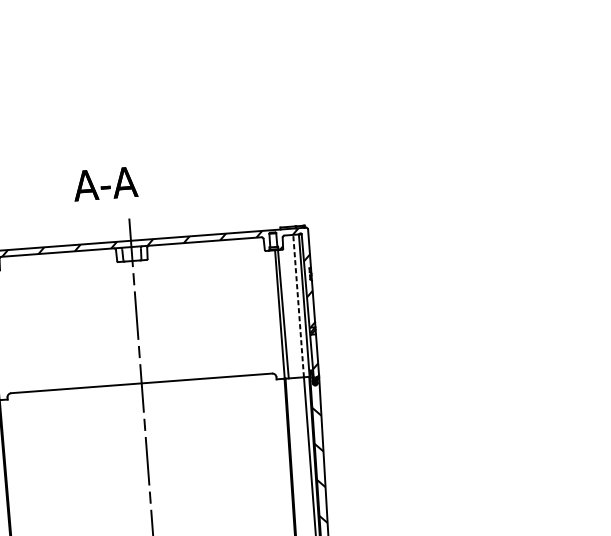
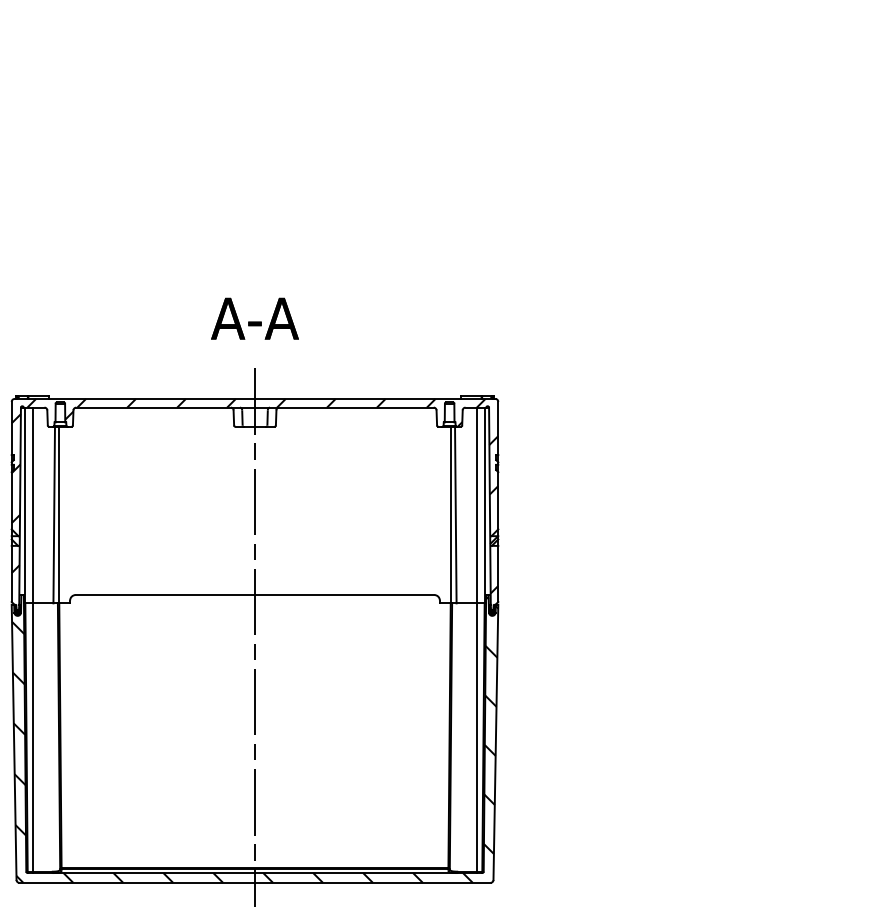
text: (105, 183) -> (254, 318), moved
line: (298, 306) -> (477, 505), dashed -> solid

